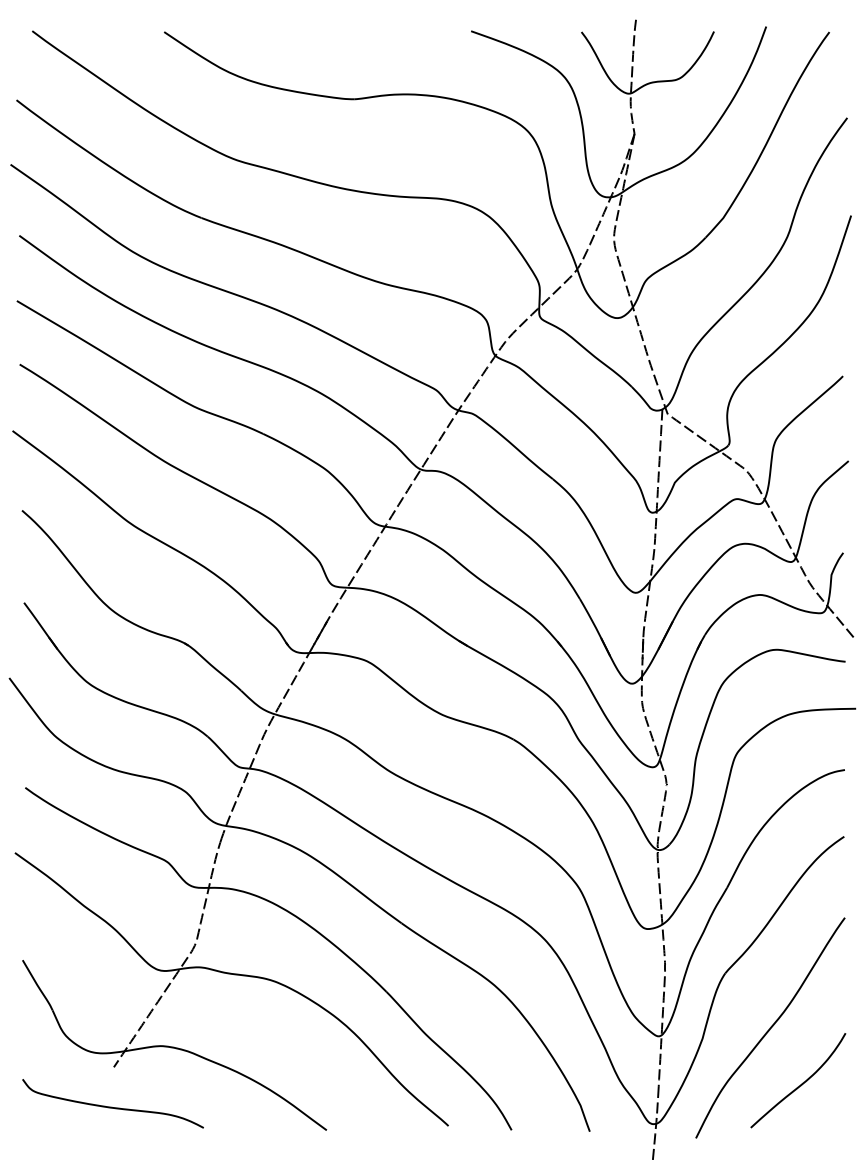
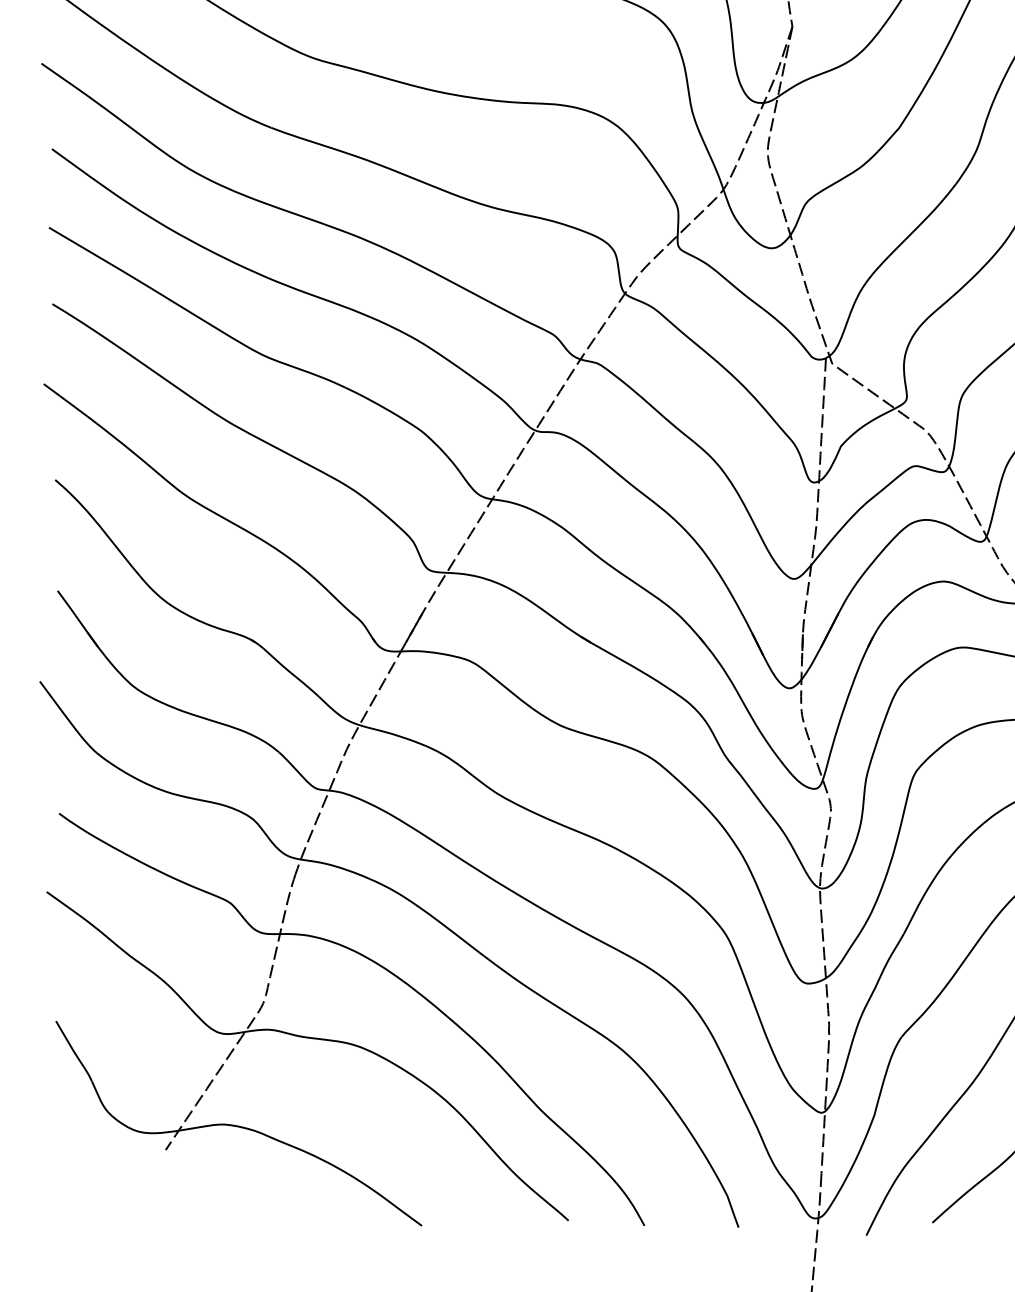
curve: (112, 1106) -> (164, 1197), removed

